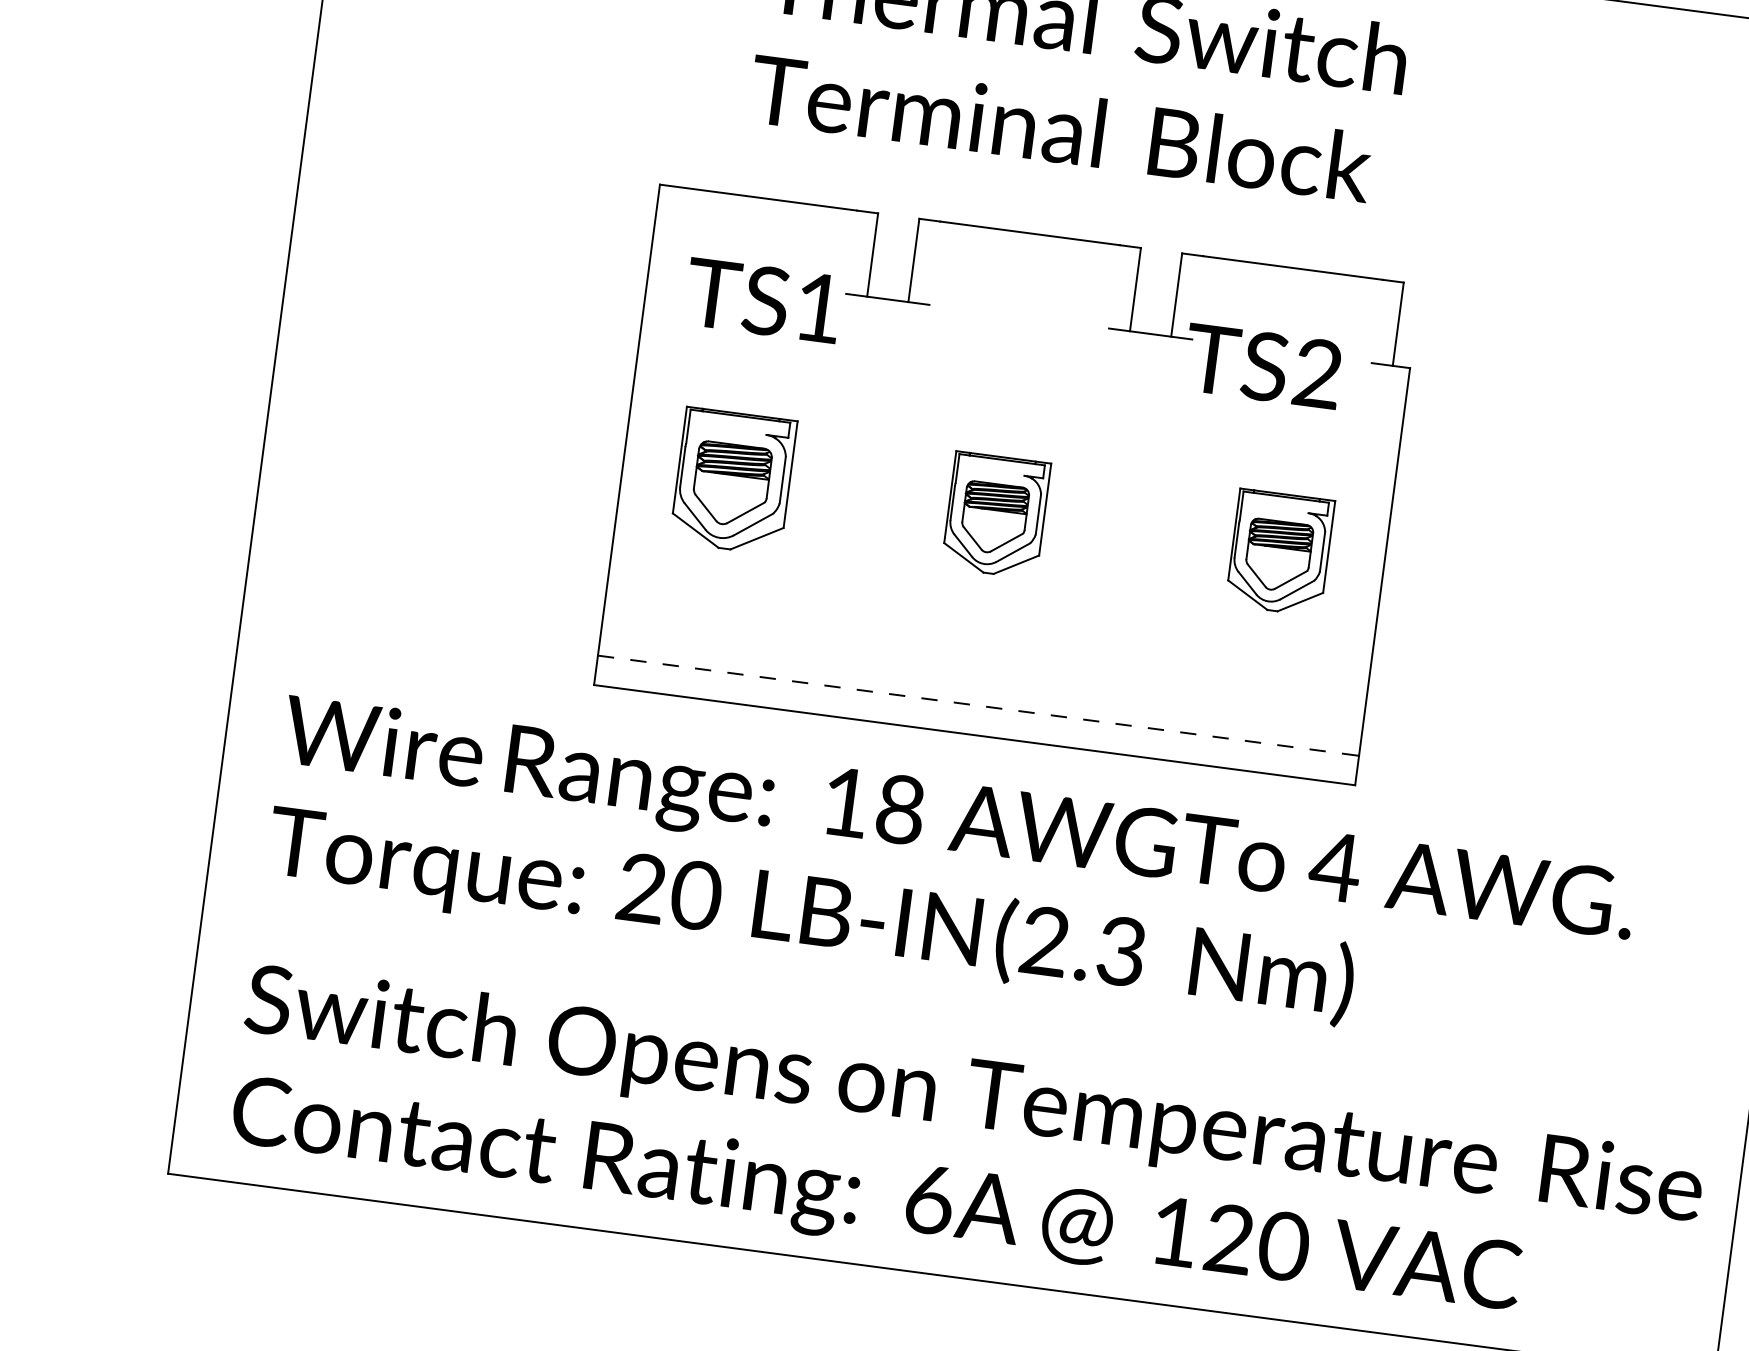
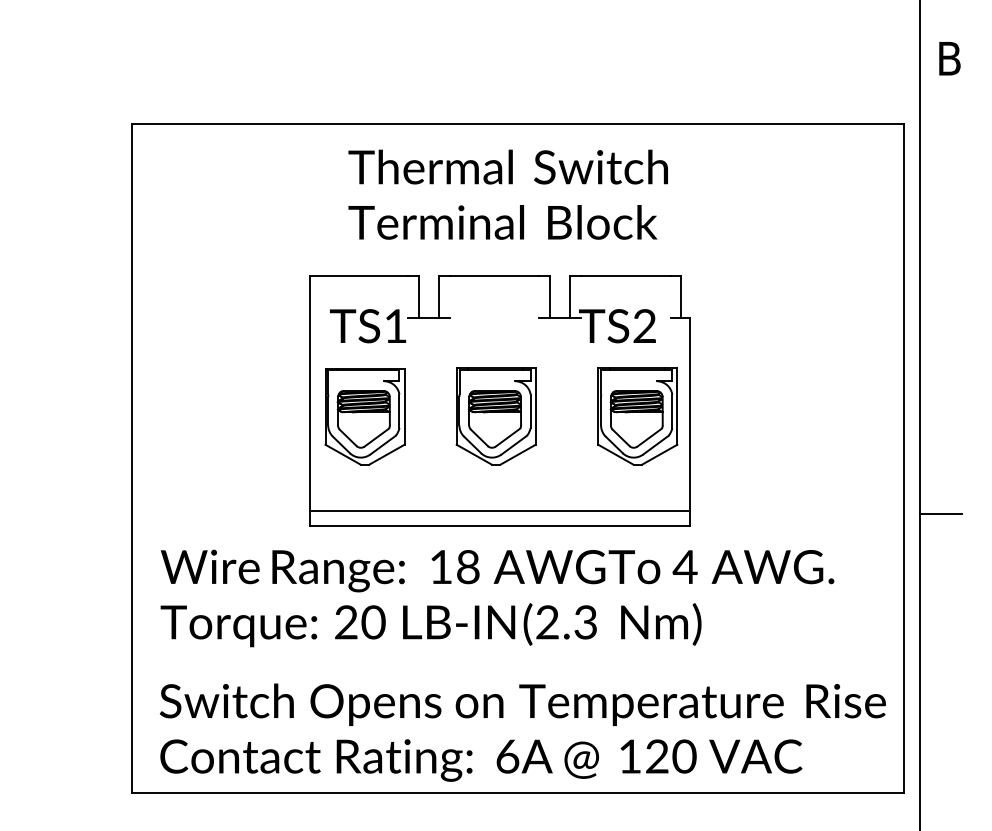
part: (732, 480) -> (364, 416), size x1.43
part: (994, 515) -> (495, 416), size x1.67
part: (1279, 552) -> (637, 416), size x1.67
line: (977, 706) -> (499, 511), dashed -> solid

